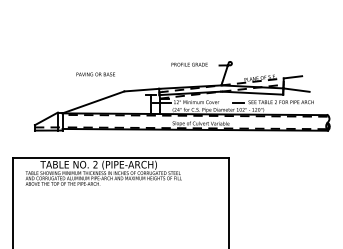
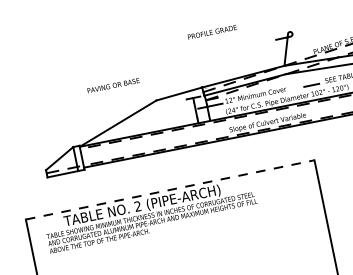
text: (189, 64) -> (212, 32), moved
line: (121, 157) -> (170, 189), solid -> dashed

